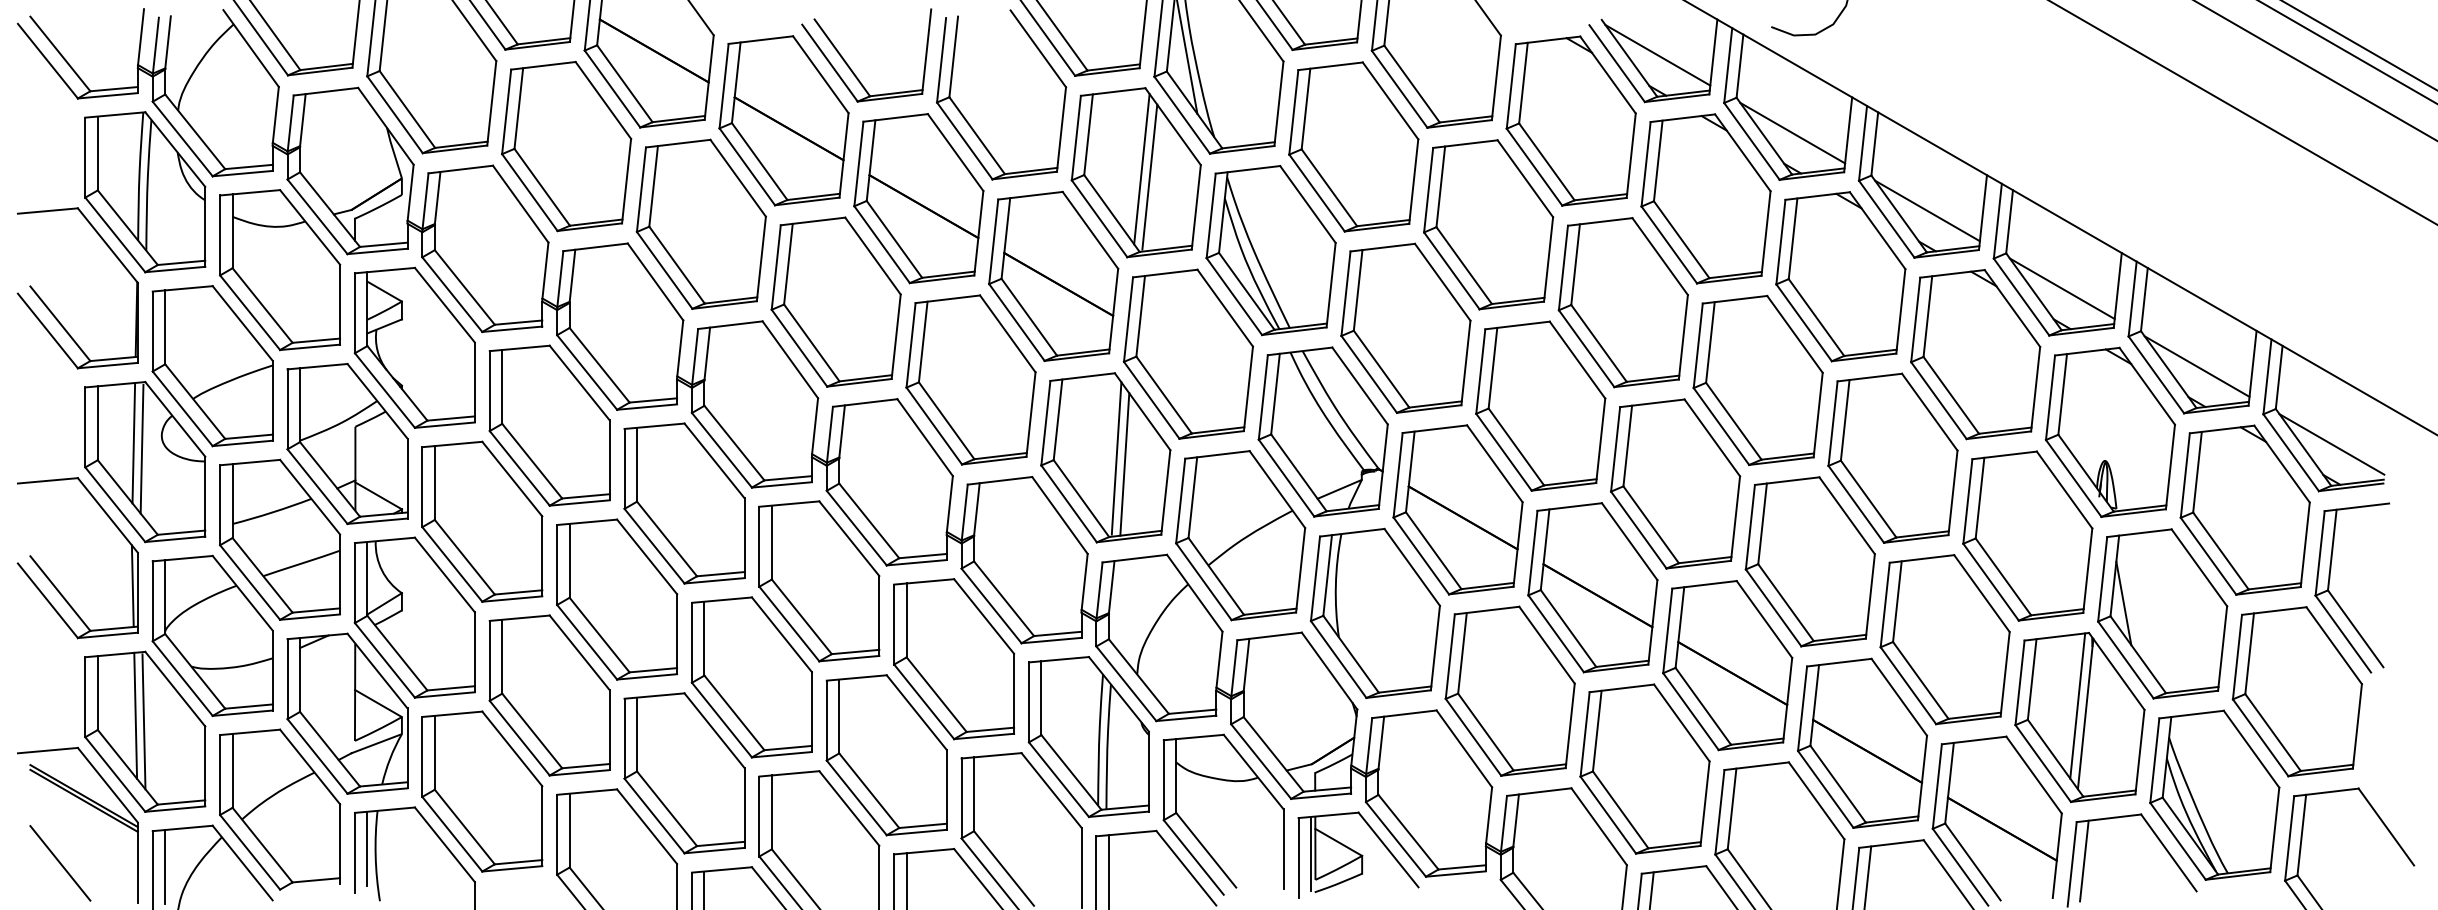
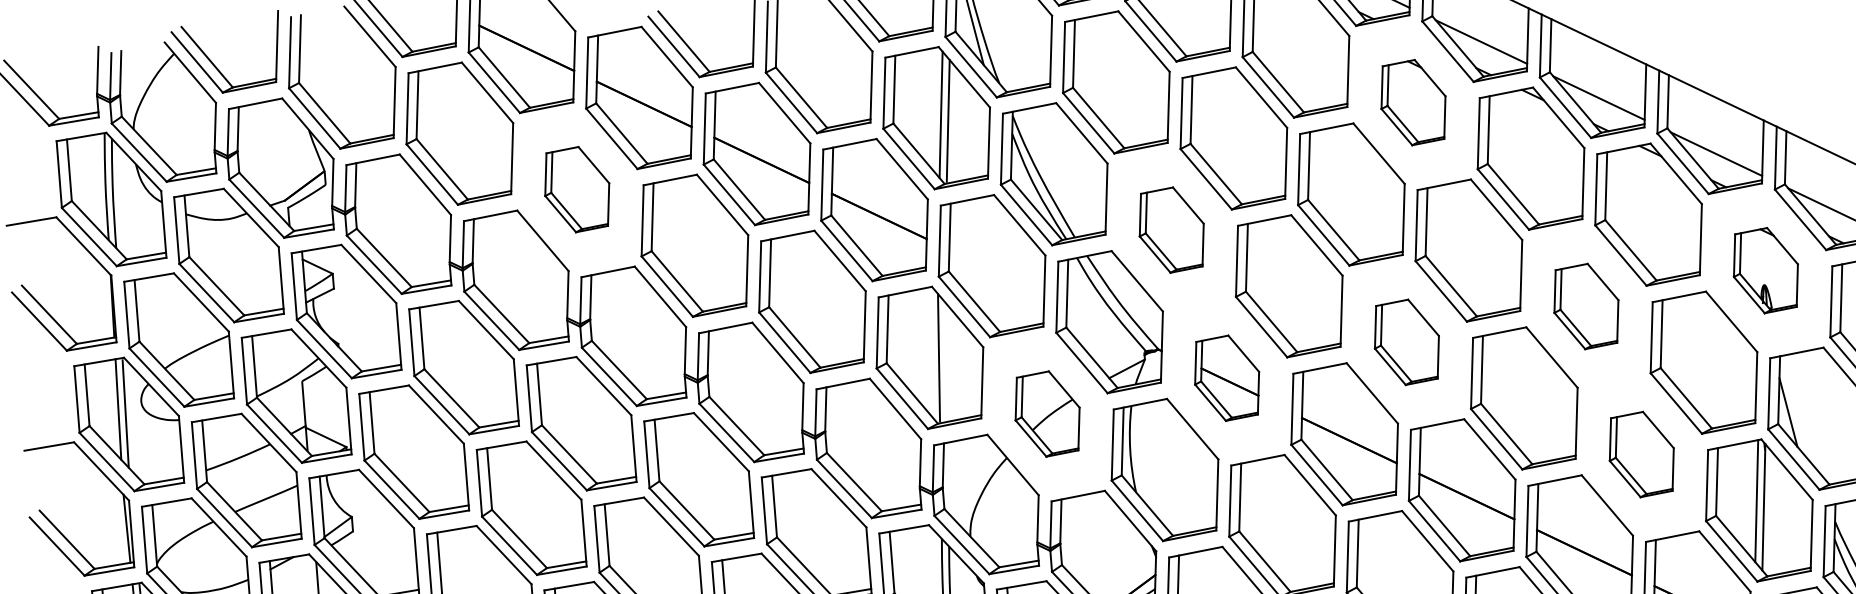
part: (1705, 198) -> (1413, 102), size x0.6
part: (700, 223) -> (576, 189), size x0.6
part: (1405, 327) -> (1171, 229), size x0.6
part: (2109, 431) -> (1765, 270), size x0.6
part: (1892, 457) -> (1585, 306), size x0.6
line: (1124, 464) -> (945, 362), removed
part: (1675, 483) -> (1406, 341), size x0.6
part: (1457, 509) -> (1226, 377), size x0.6
part: (1240, 535) -> (1047, 413), size x0.6
part: (1944, 639) -> (1641, 454), size x0.6

